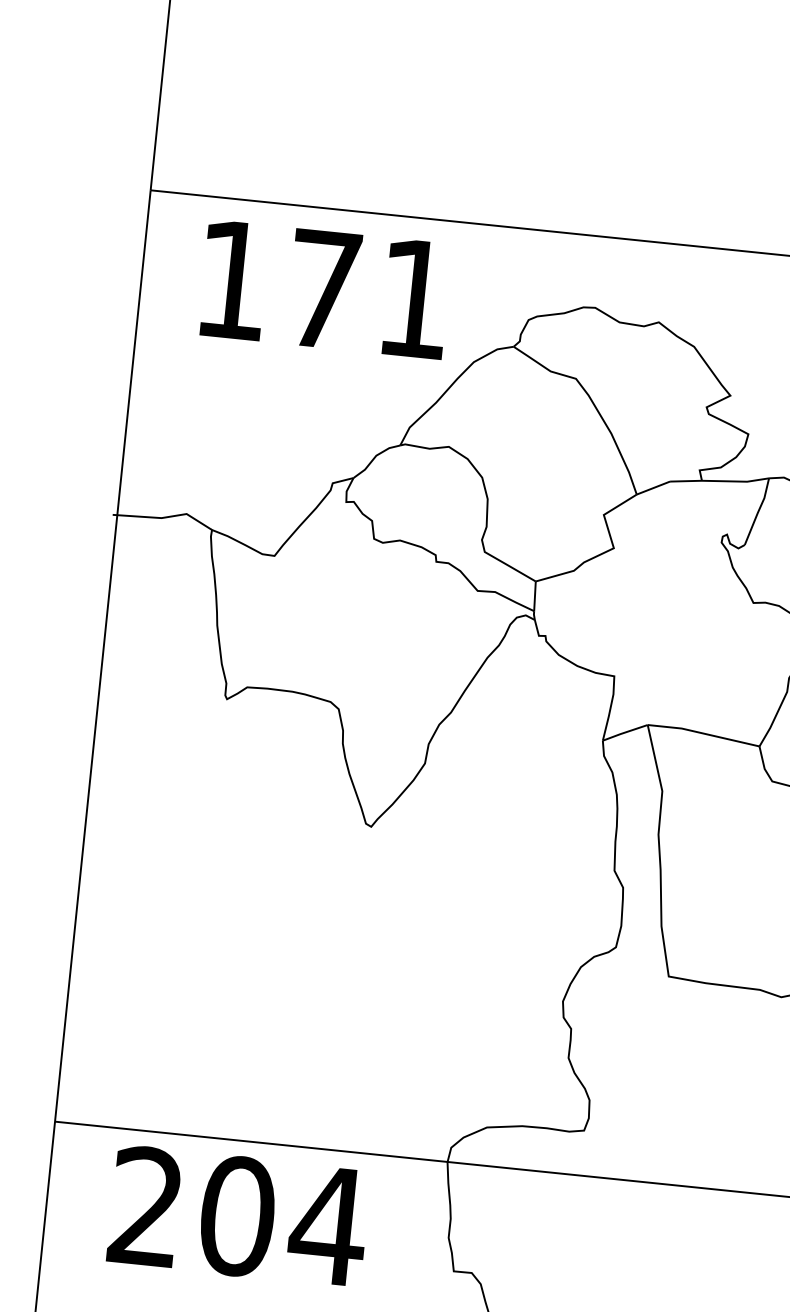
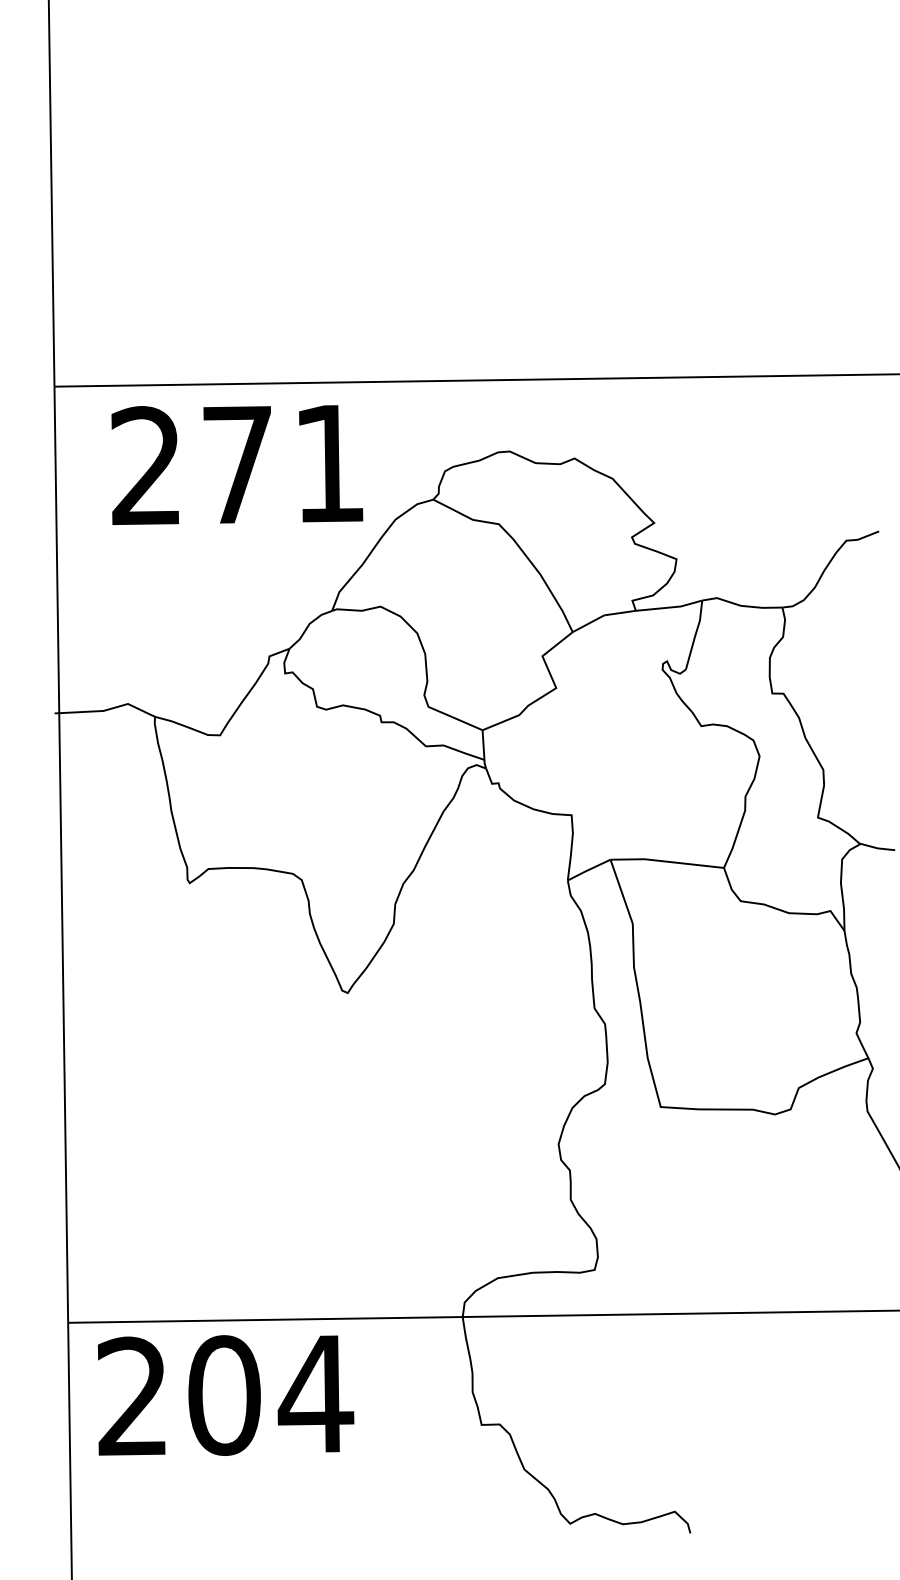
text: (231, 279) -> (145, 465), 171 -> 271
text: (239, 1216) -> (226, 1395), moved

